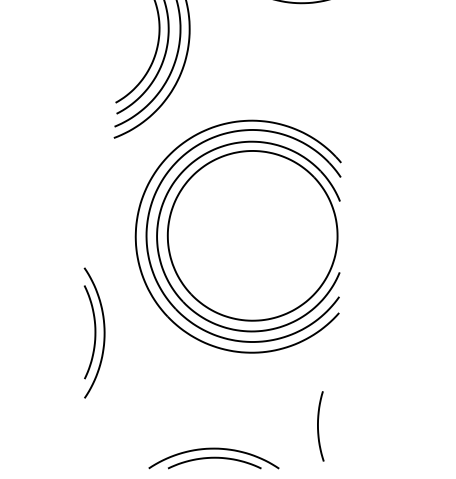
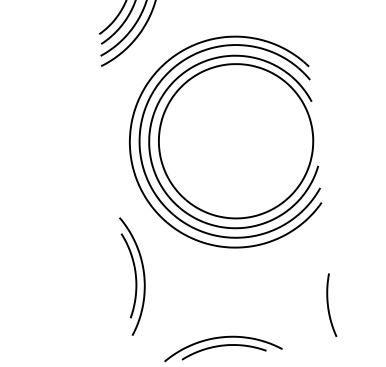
part: (94, 332) -> (134, 275), moved
curve: (318, 426) -> (328, 305), moved

